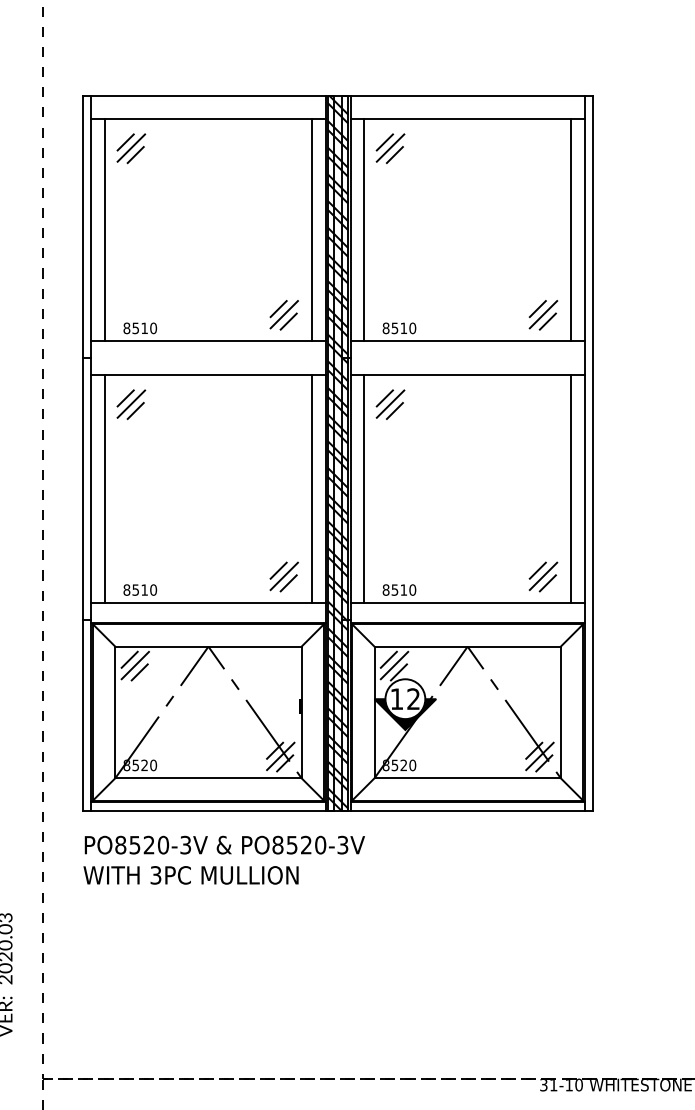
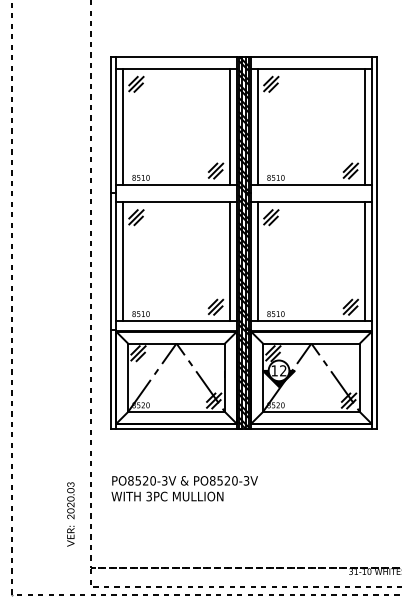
text: (223, 859) -> (184, 488), moved

